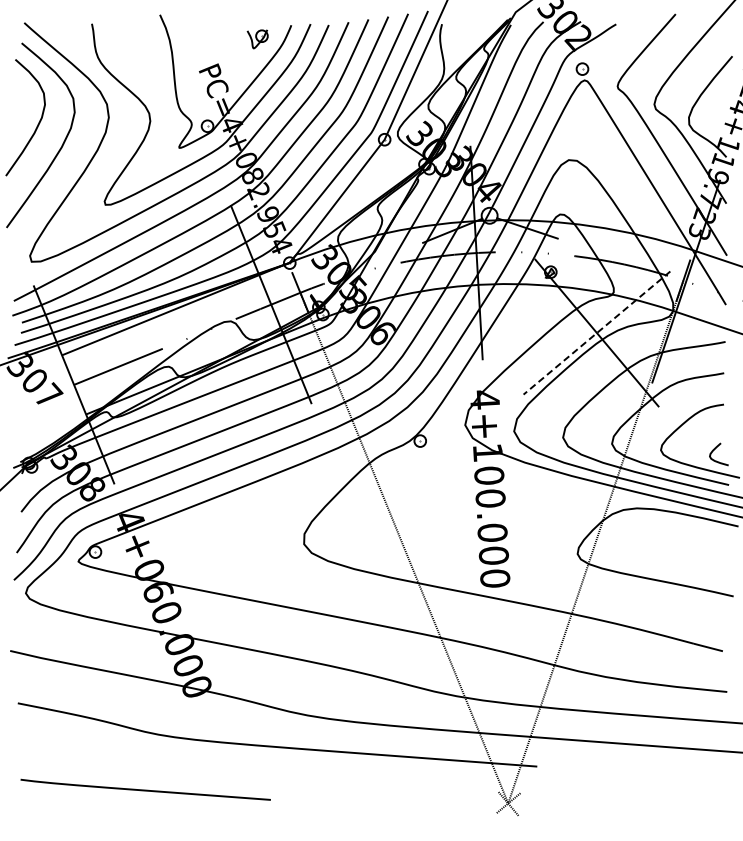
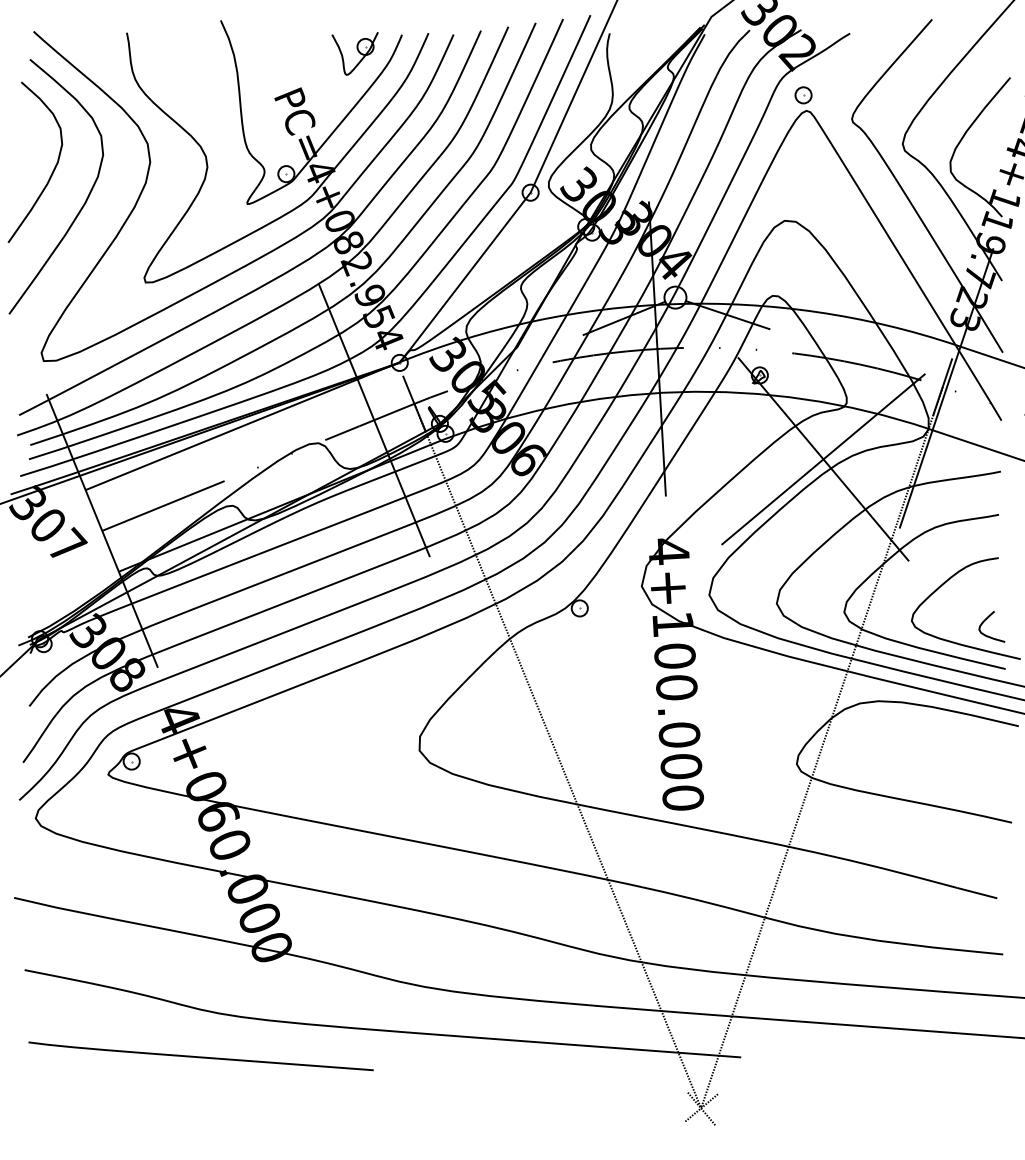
part: (257, 39) -> (355, 54), size x1.67
line: (596, 333) -> (822, 459), dashed -> solid
curve: (145, 789) -> (200, 1055), moved

